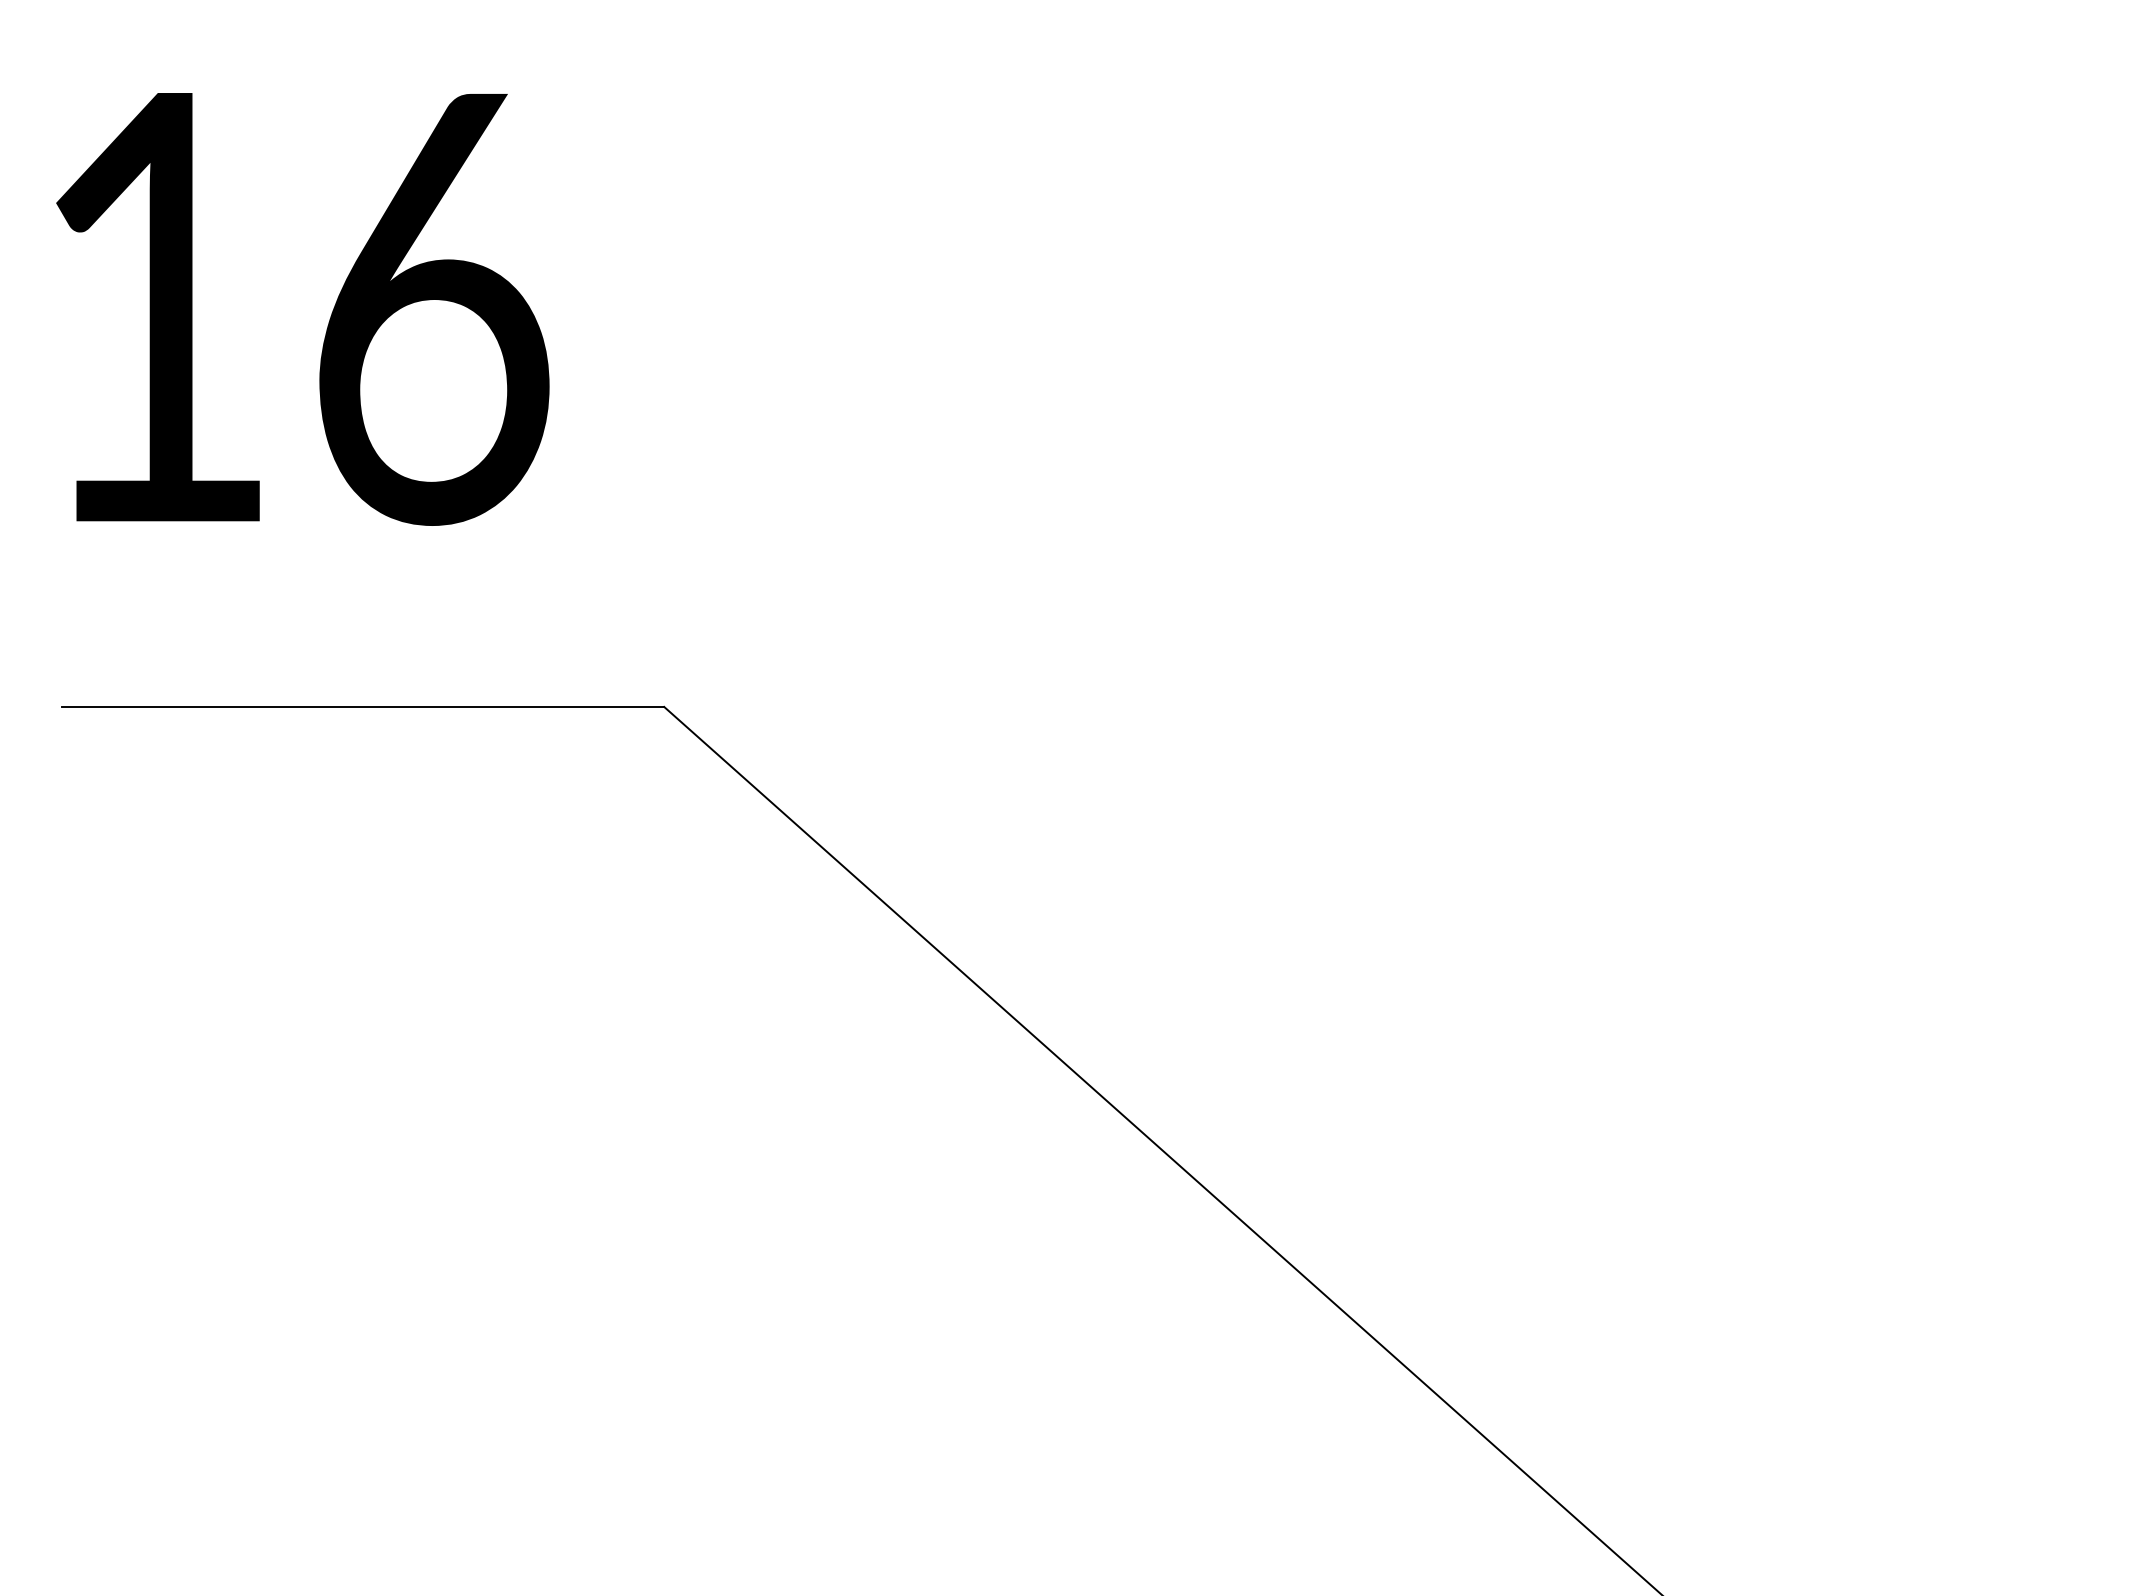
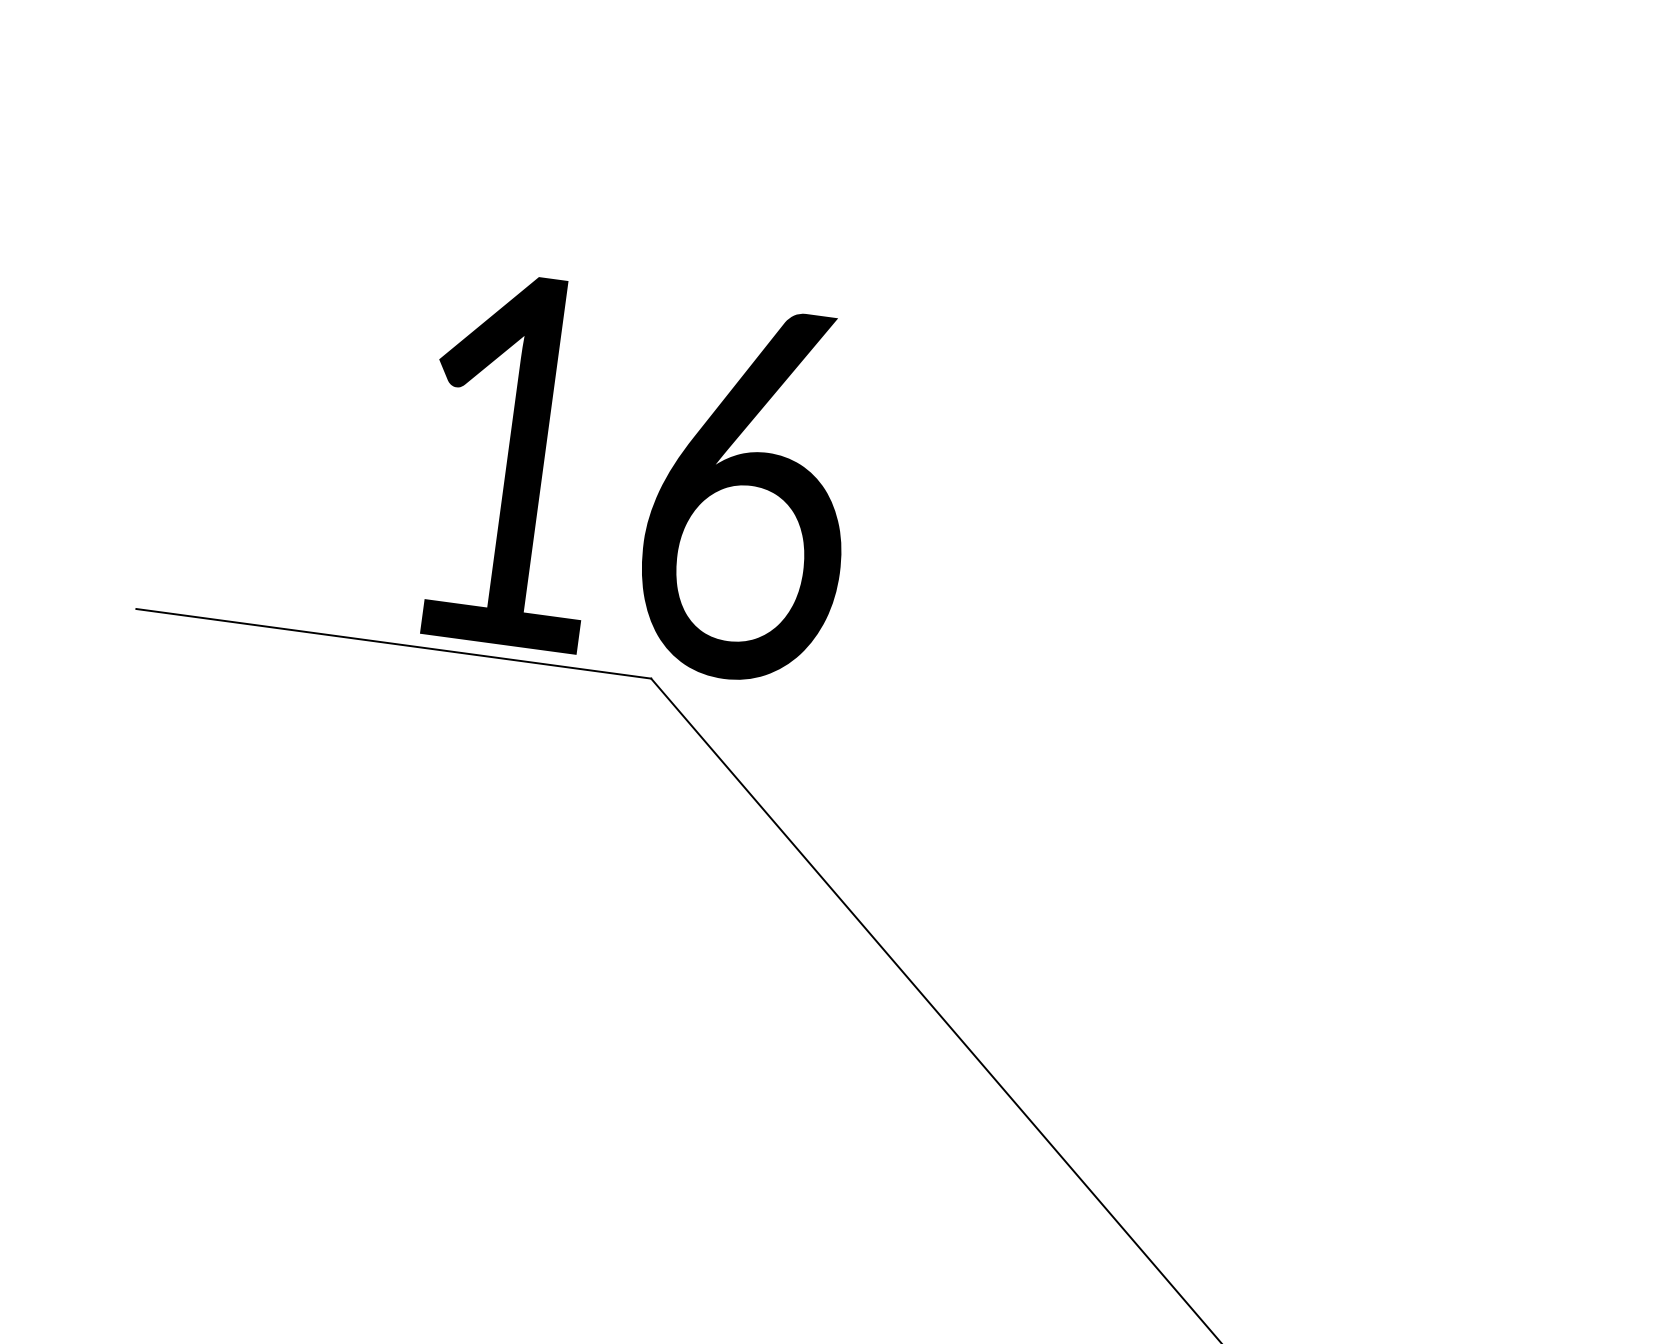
text: (302, 309) -> (637, 478), moved

